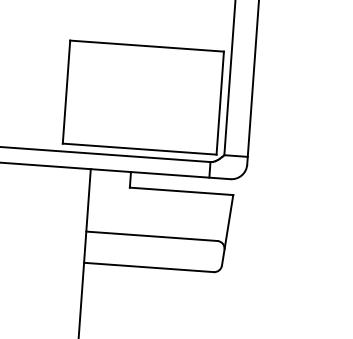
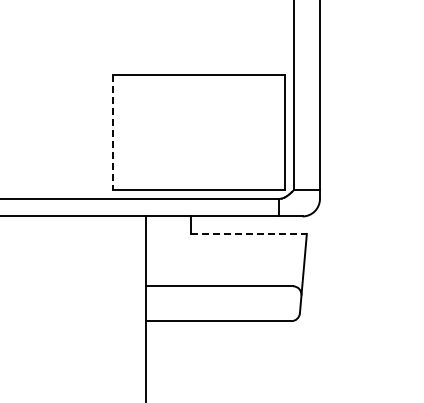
line: (66, 91) -> (113, 132), solid -> dashed
line: (181, 191) -> (249, 233), solid -> dashed

